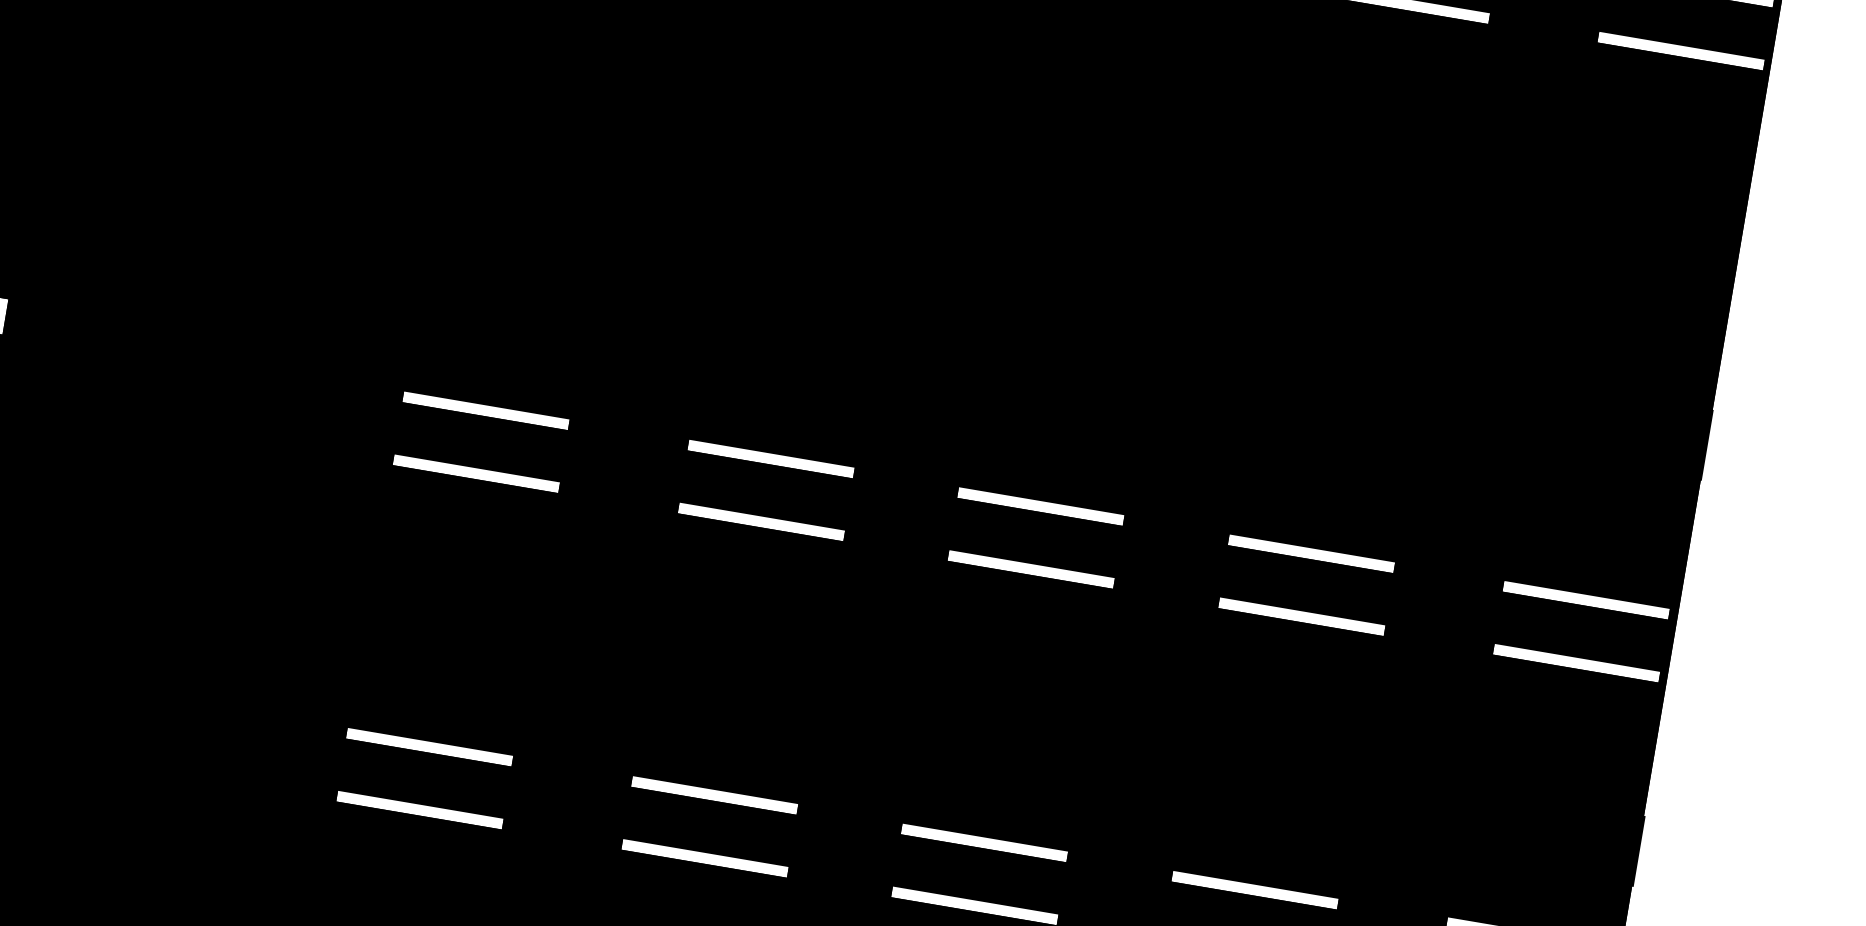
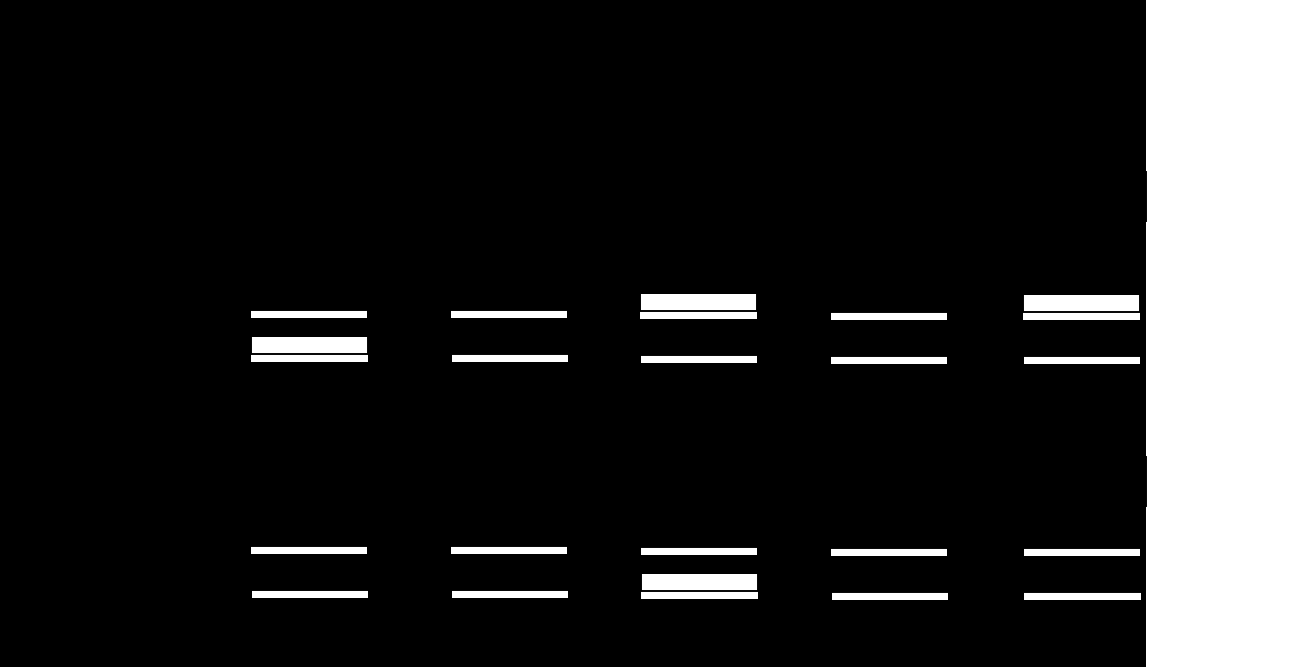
fill: (480, 448) -> (309, 340), removed
fill: (1044, 482) -> (698, 298), removed
fill: (1590, 576) -> (1081, 299), removed
fill: (978, 881) -> (699, 578), removed

